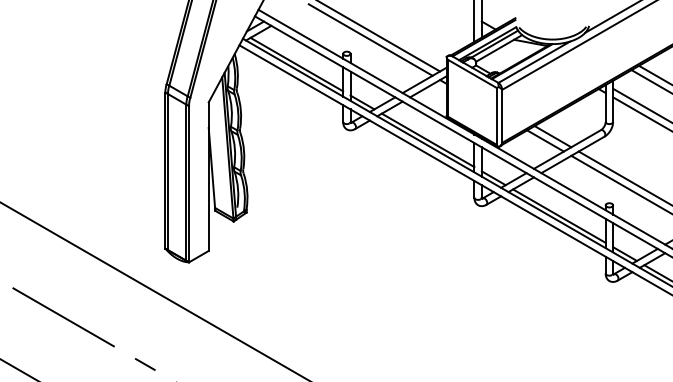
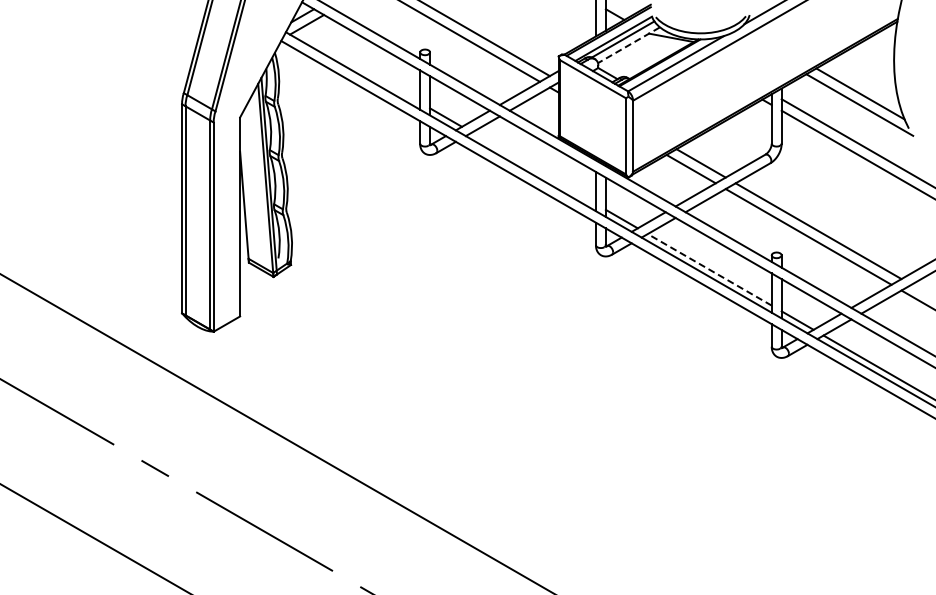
line: (498, 48) -> (628, 45), solid -> dashed
line: (297, 64) -> (358, 66), removed
line: (427, 140) -> (533, 168), removed
line: (559, 215) -> (709, 269), solid -> dashed

